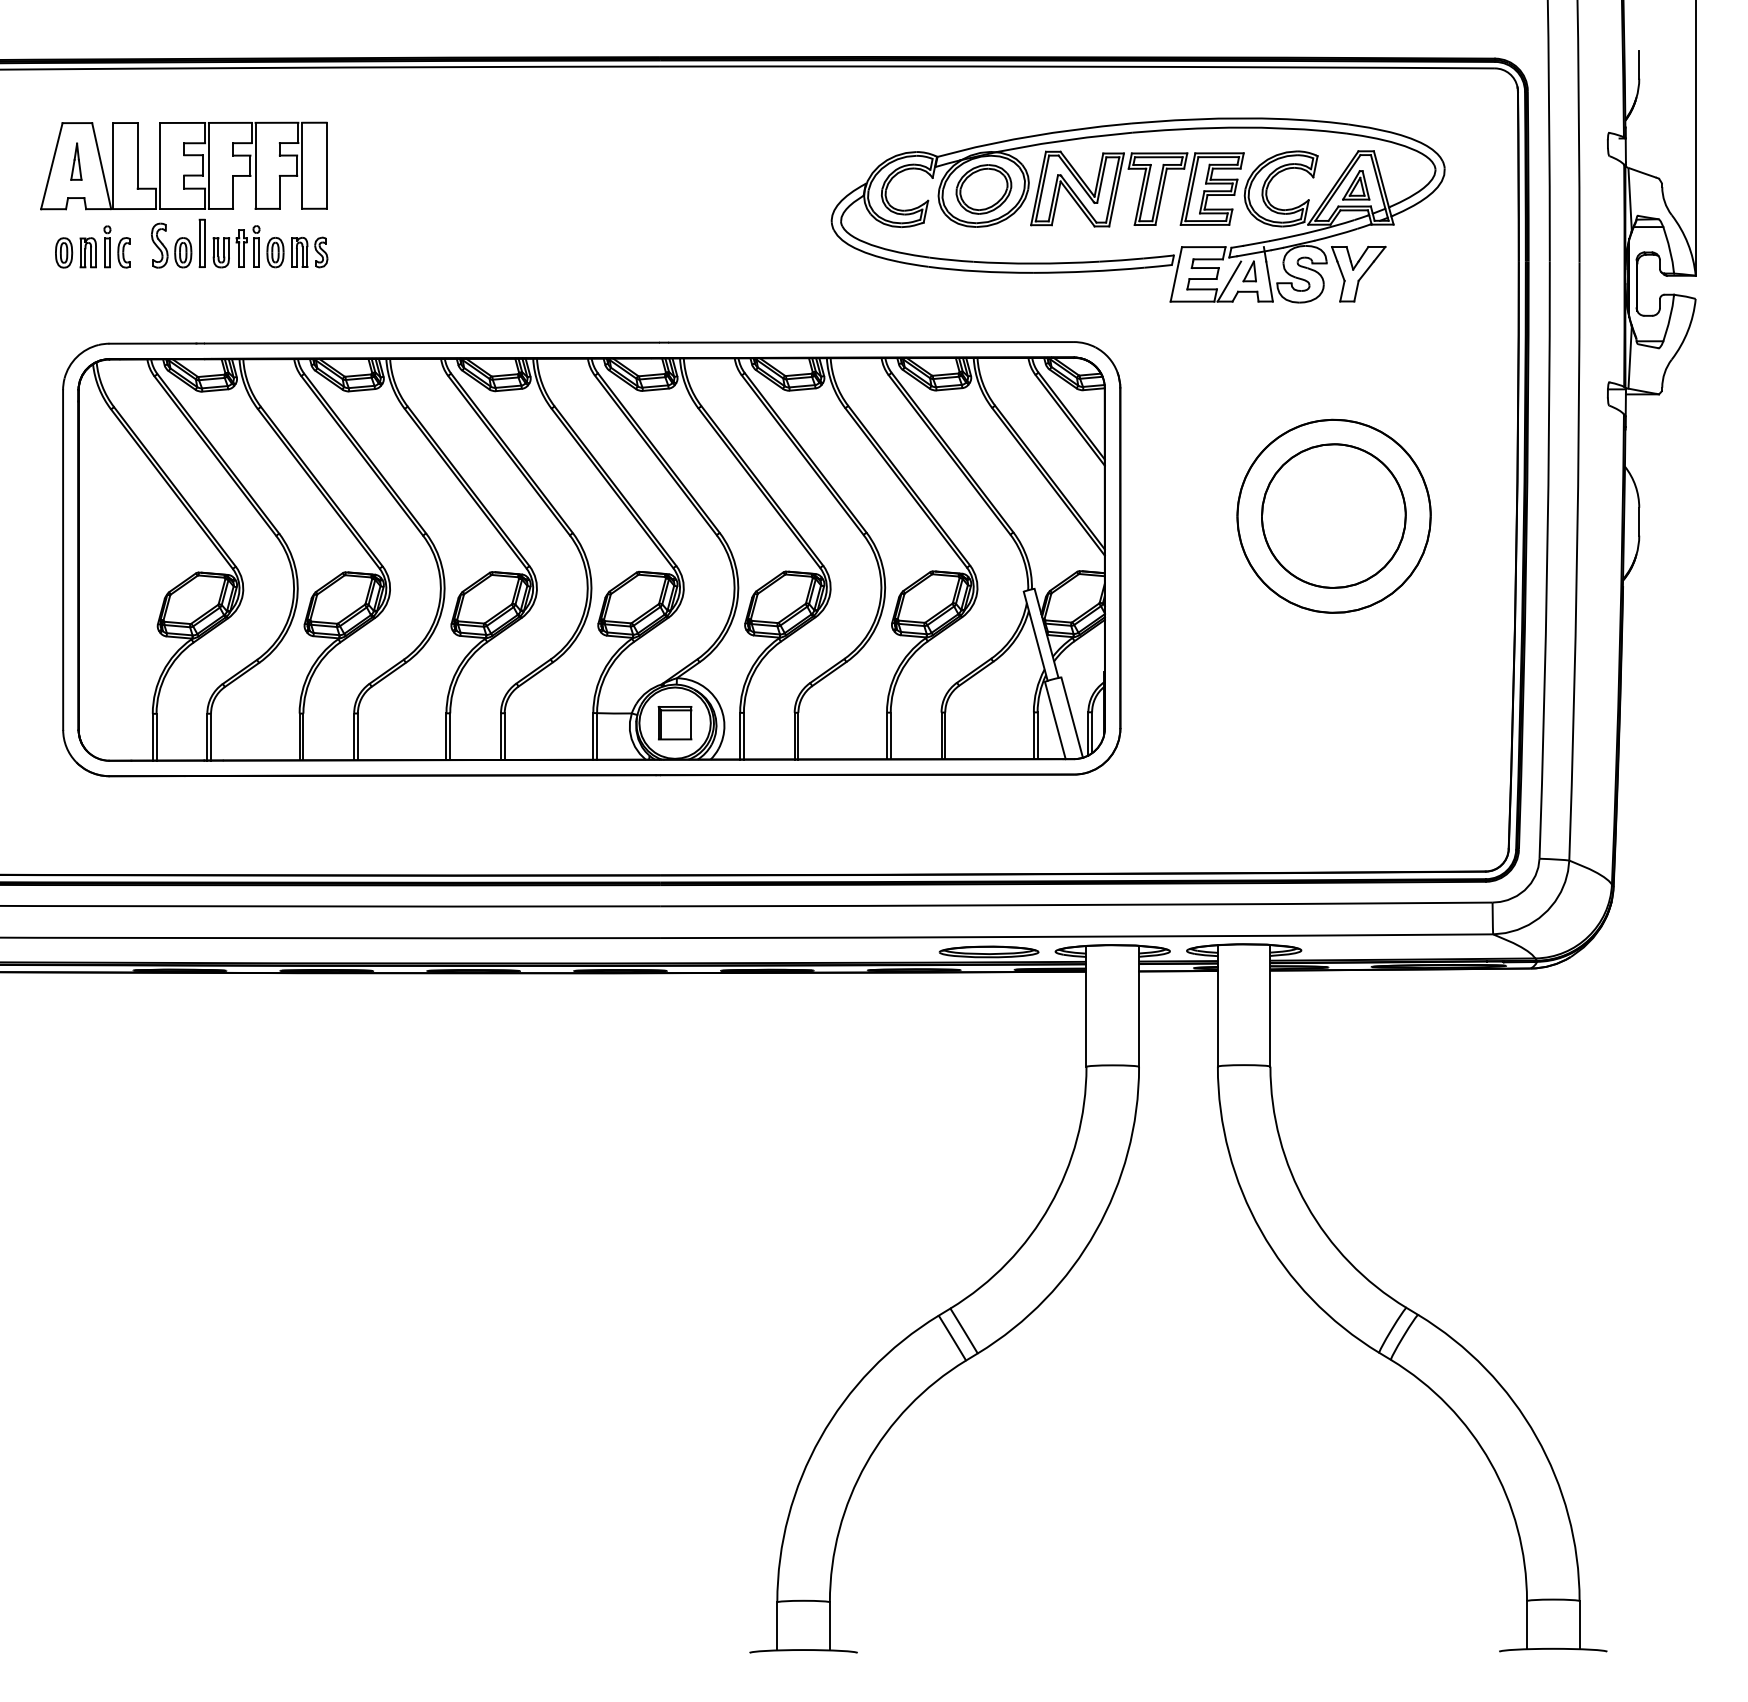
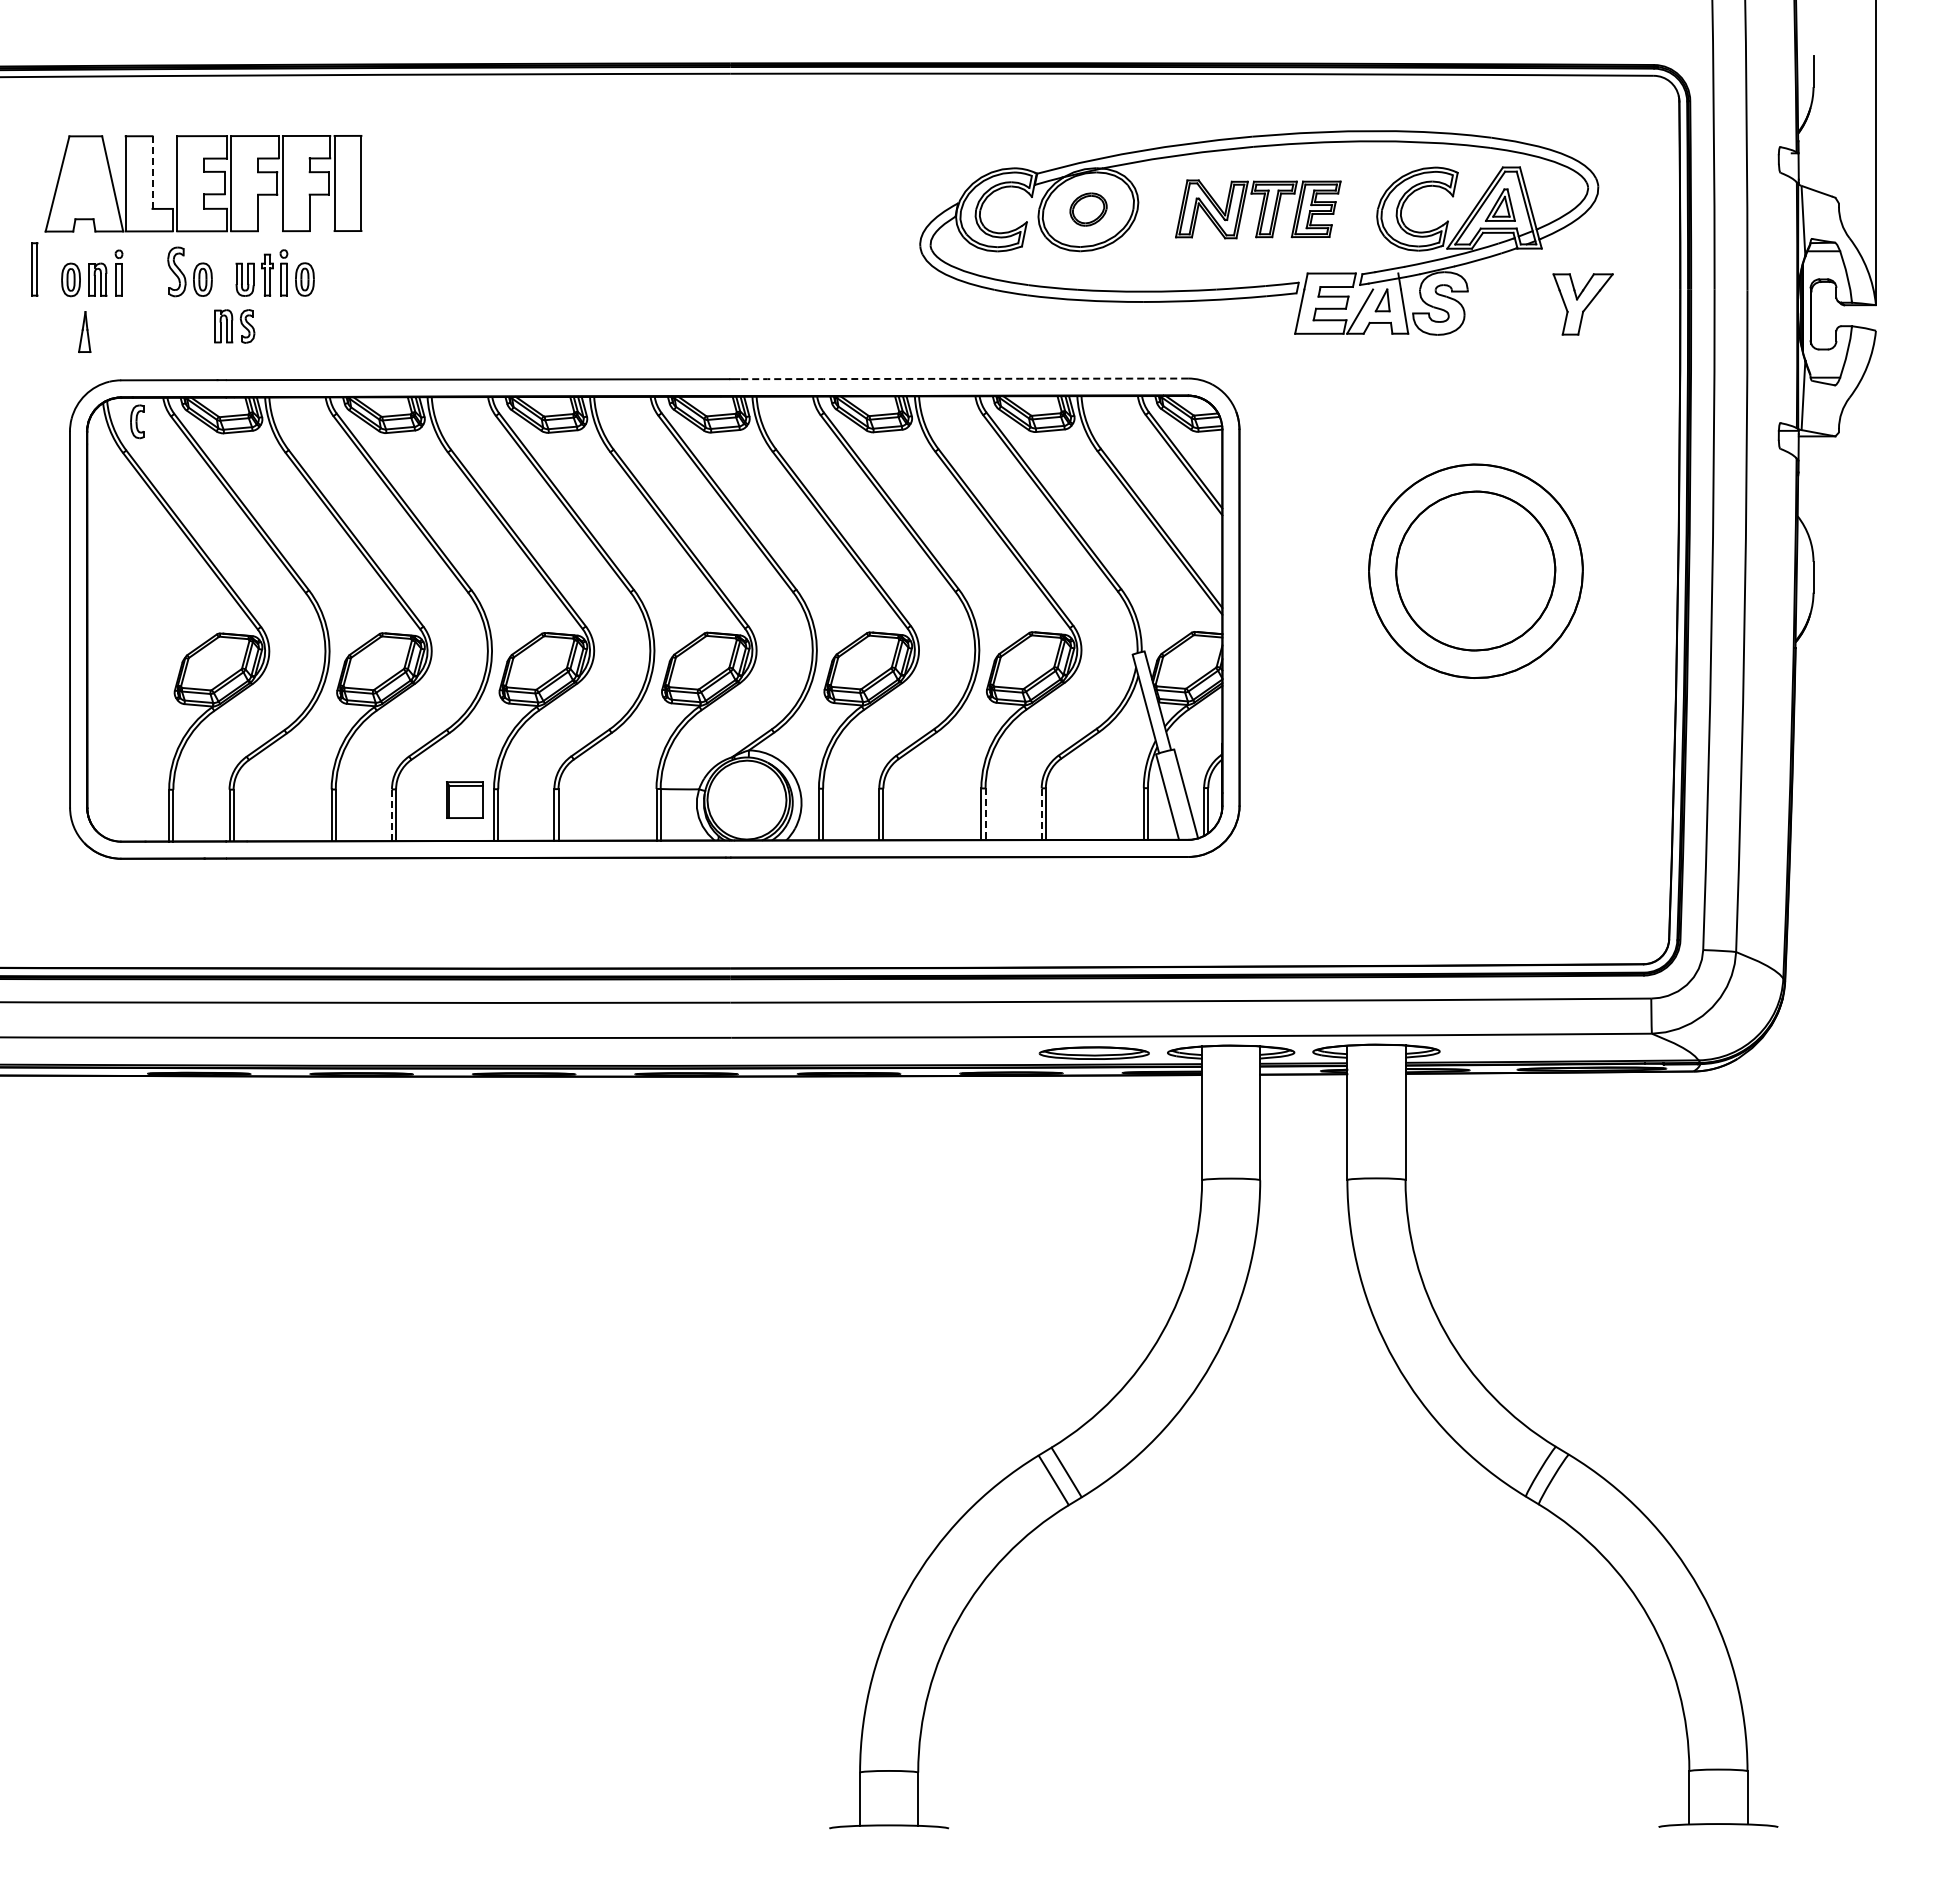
line: (137, 155) -> (152, 172), solid -> dashed
part: (76, 162) -> (84, 332), moved
part: (983, 189) -> (1088, 209), size x0.6
part: (1136, 189) -> (1257, 209), size x0.7
part: (201, 243) -> (34, 269), moved
part: (124, 252) -> (137, 421), moved
part: (309, 252) -> (234, 326), moved
part: (1358, 274) -> (1582, 304), moved
arc: (870, 342) -> (963, 378), solid -> dashed
part: (674, 722) -> (464, 799), moved
line: (890, 736) -> (985, 814), solid -> dashed
line: (941, 736) -> (1041, 814), solid -> dashed
line: (353, 737) -> (391, 815), solid -> dashed

